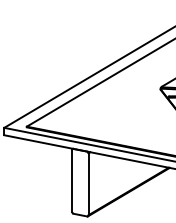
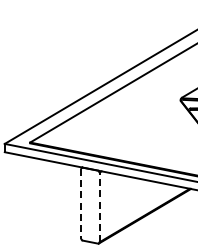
line: (72, 180) -> (81, 203), solid -> dashed
line: (88, 184) -> (99, 207), solid -> dashed

